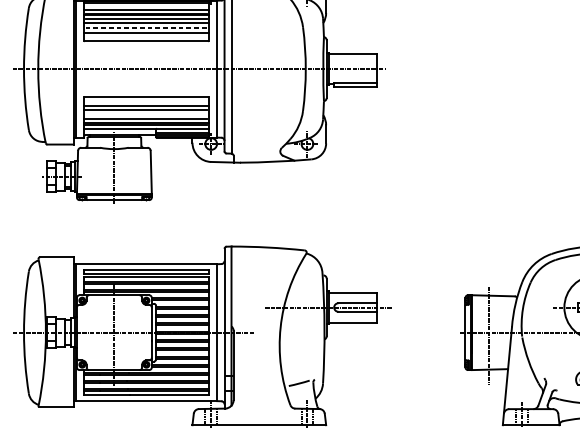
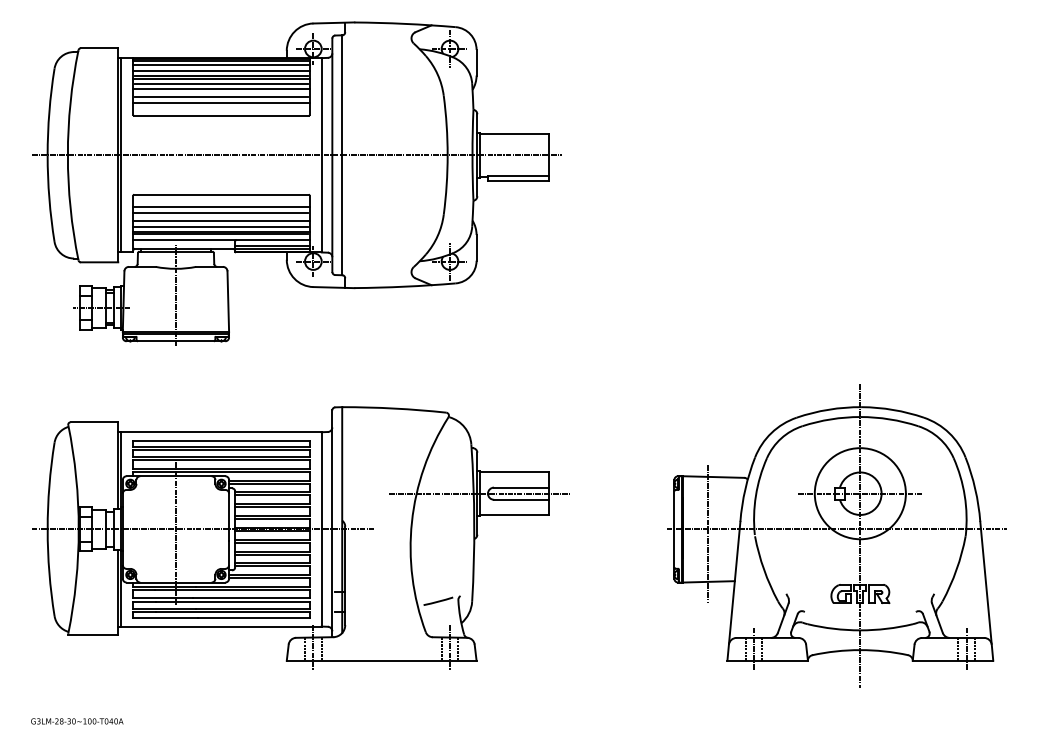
line: (146, 5) -> (221, 64), added
line: (146, 28) -> (221, 97), dashed -> solid
line: (146, 115) -> (221, 221), added

